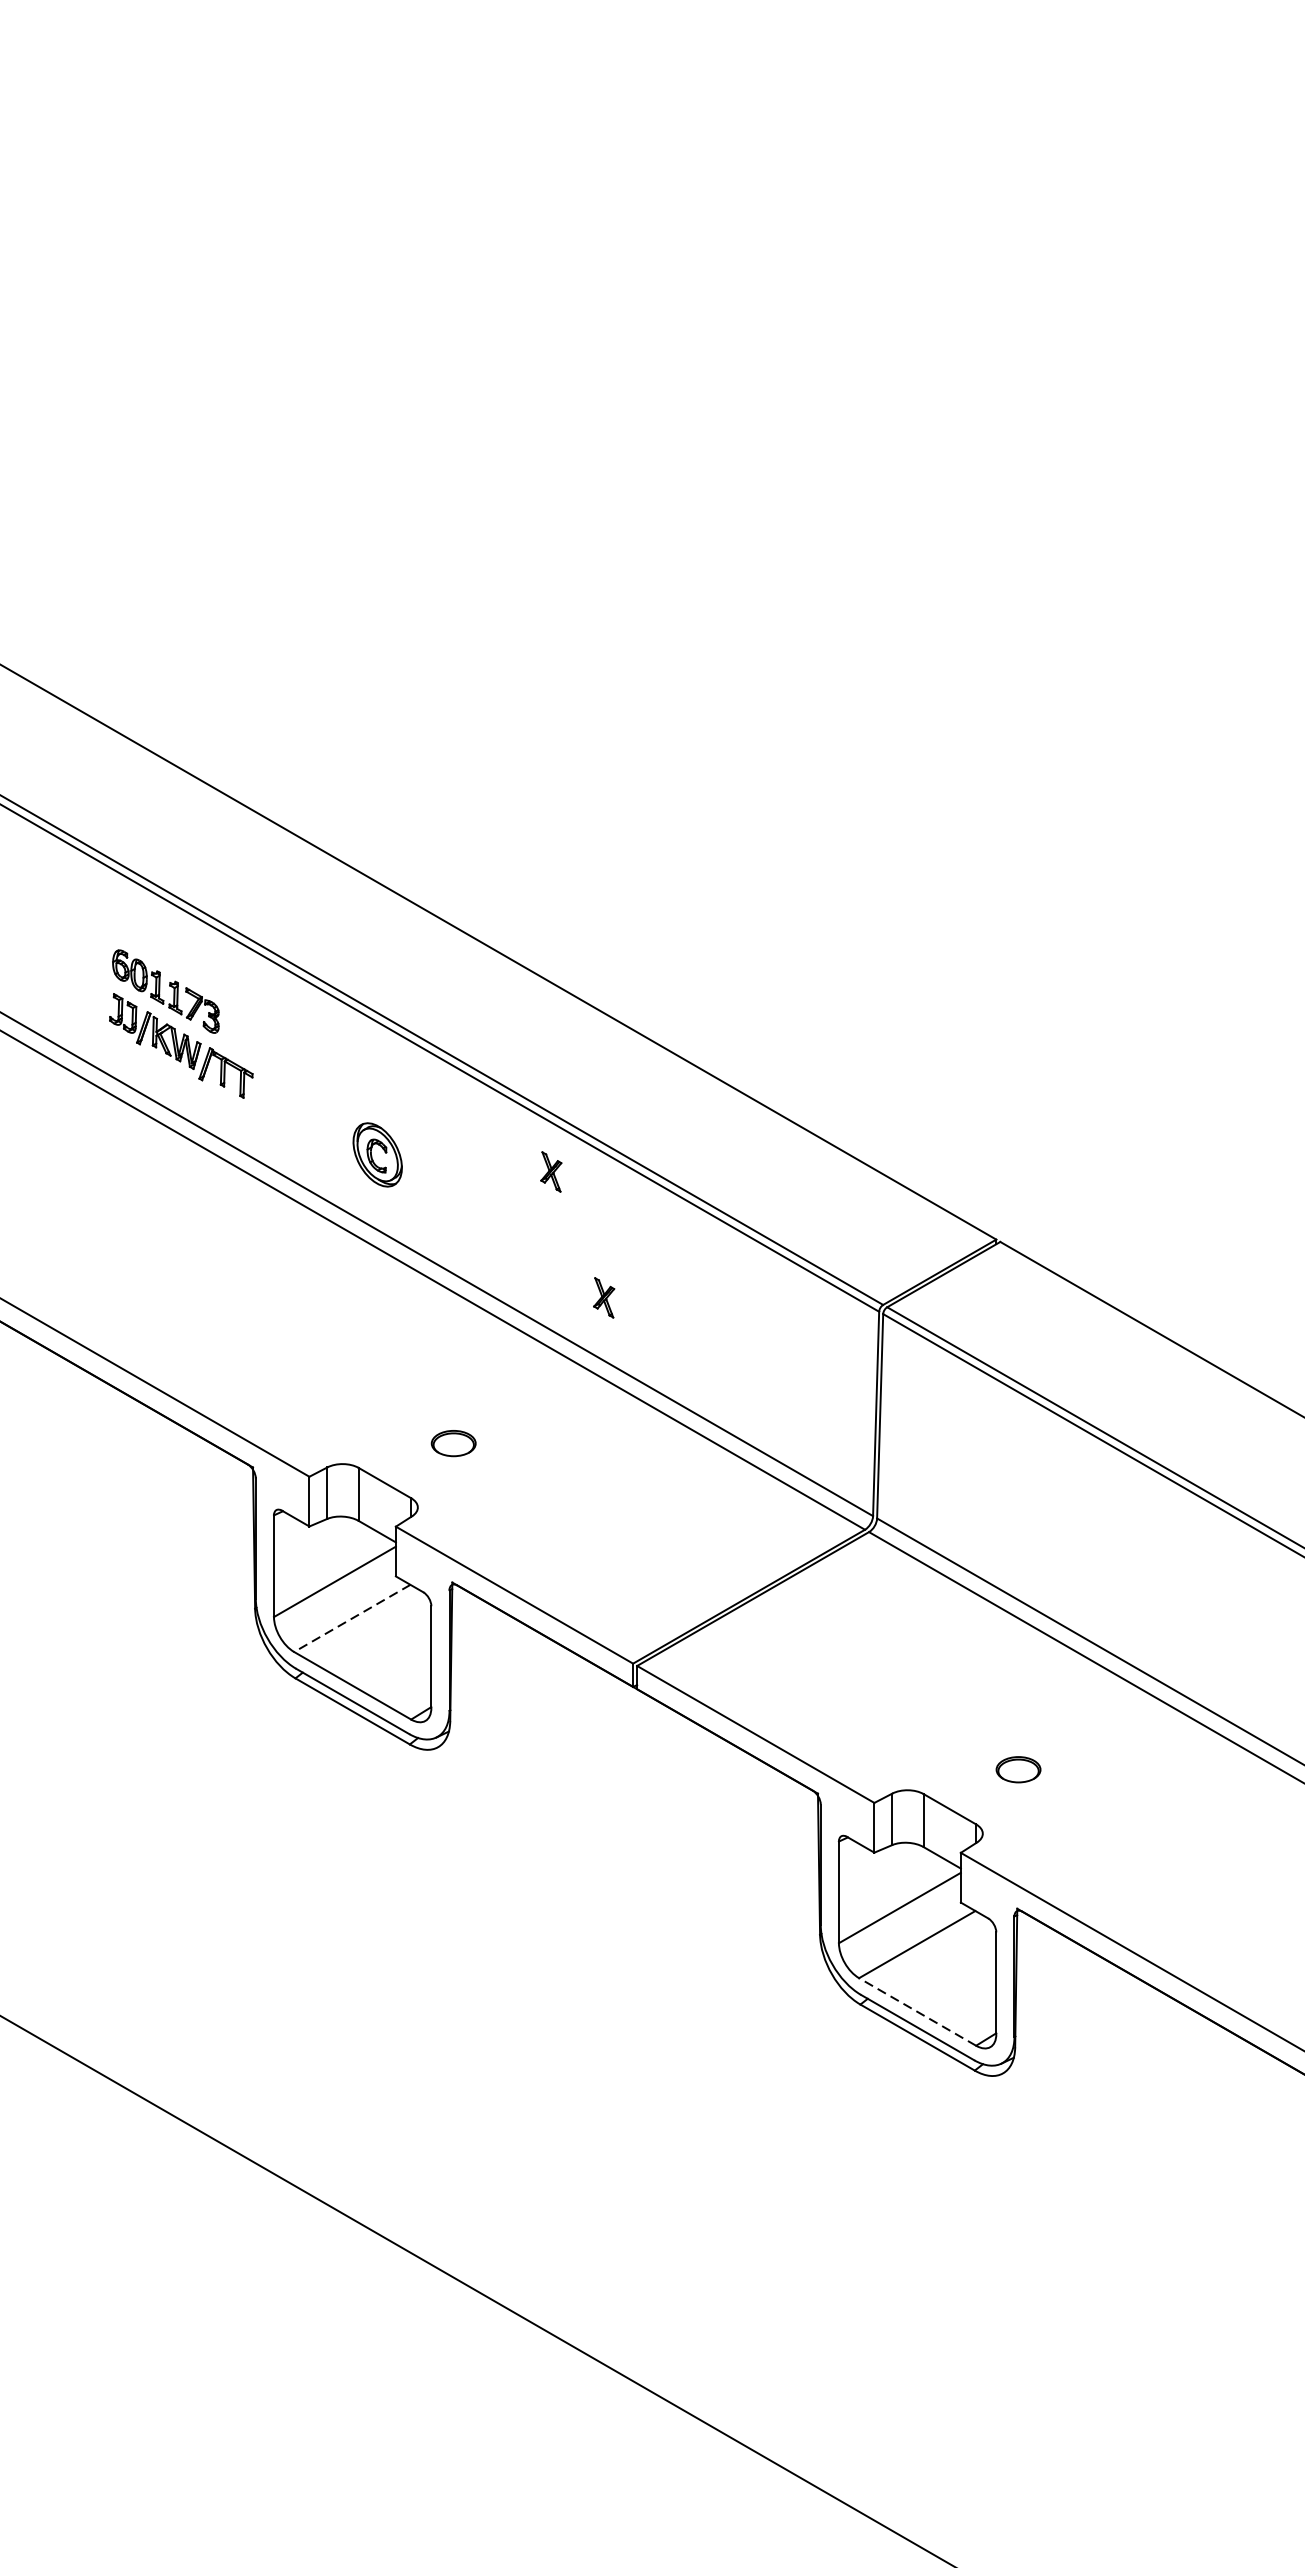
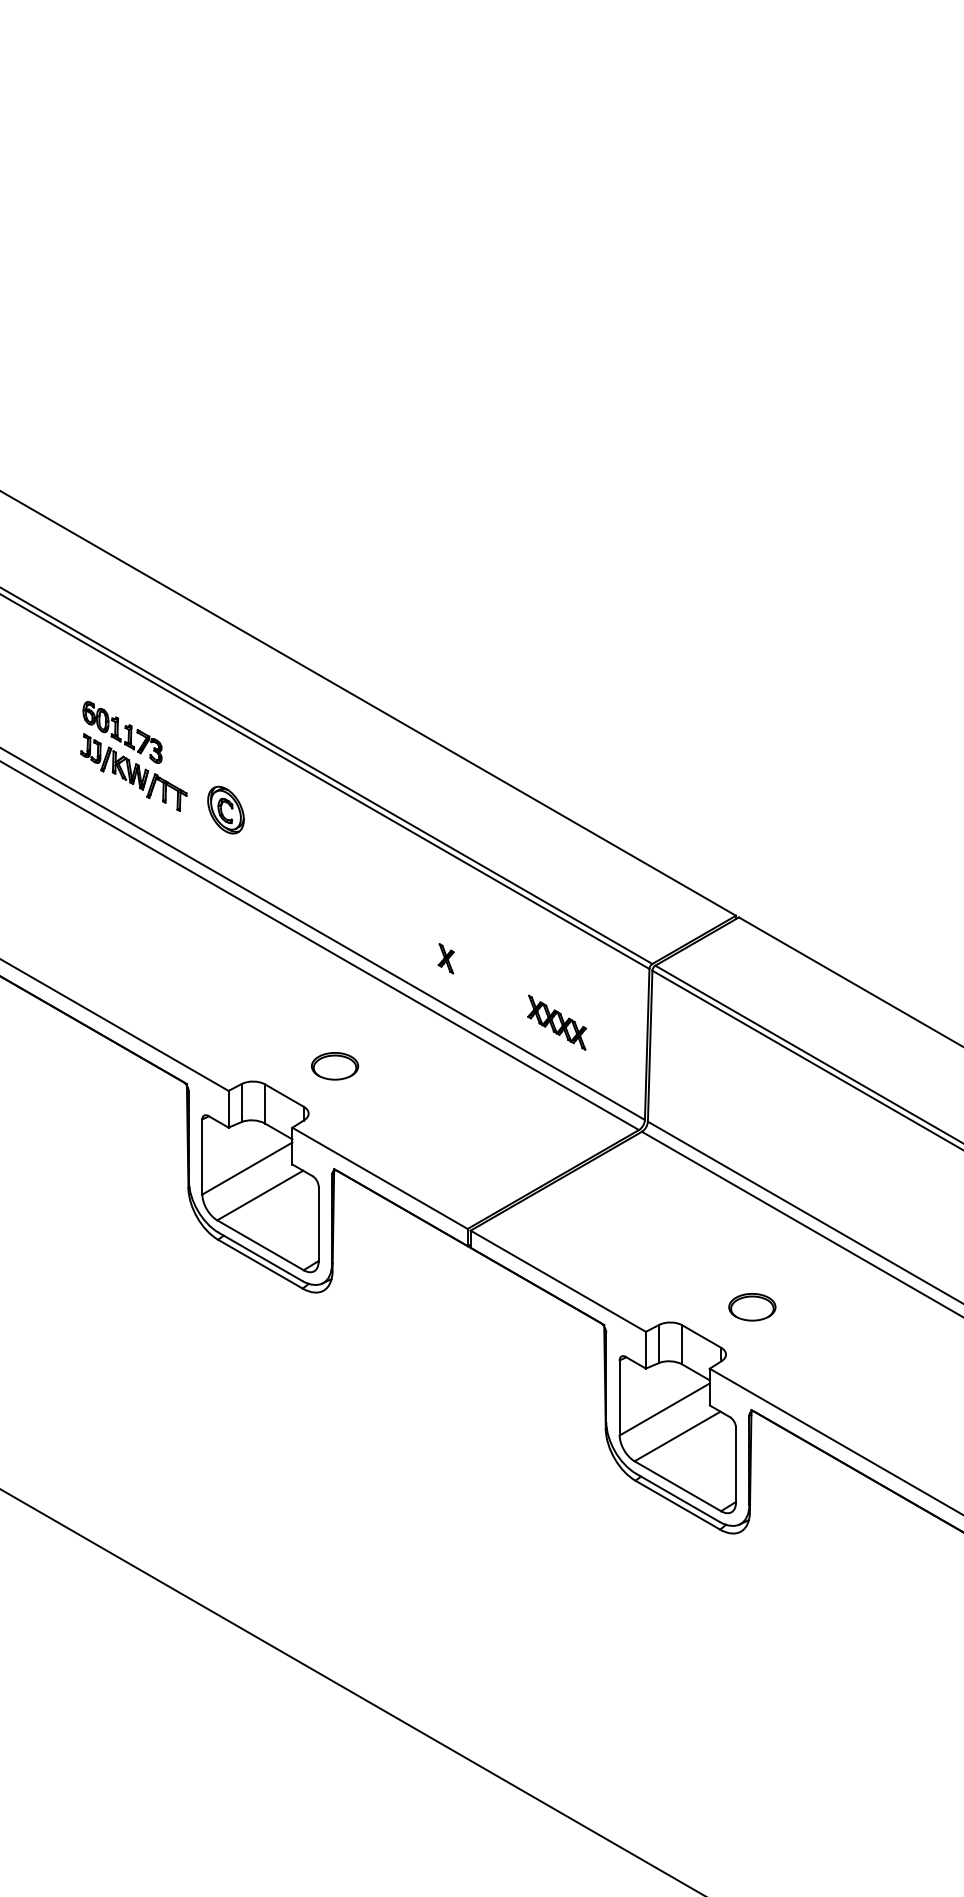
part: (377, 1154) -> (225, 809), moved
part: (550, 1171) -> (406, 865), removed
part: (753, 1384) -> (556, 1022), added
part: (454, 1443) -> (335, 1066), size x1.43
line: (352, 1618) -> (260, 1195), dashed -> solid
part: (1018, 1769) -> (752, 1307), size x1.43
line: (917, 2012) -> (677, 1486), dashed -> solid

